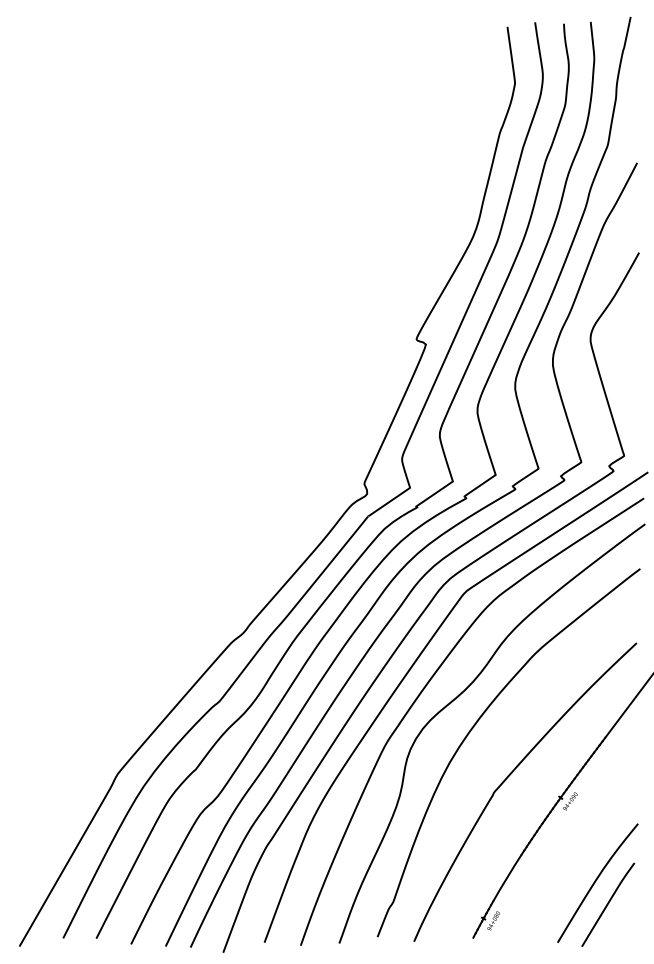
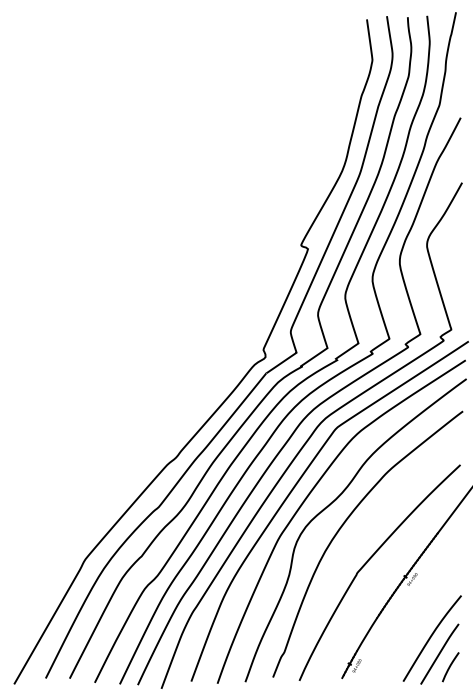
curve: (622, 923) -> (450, 667), added

